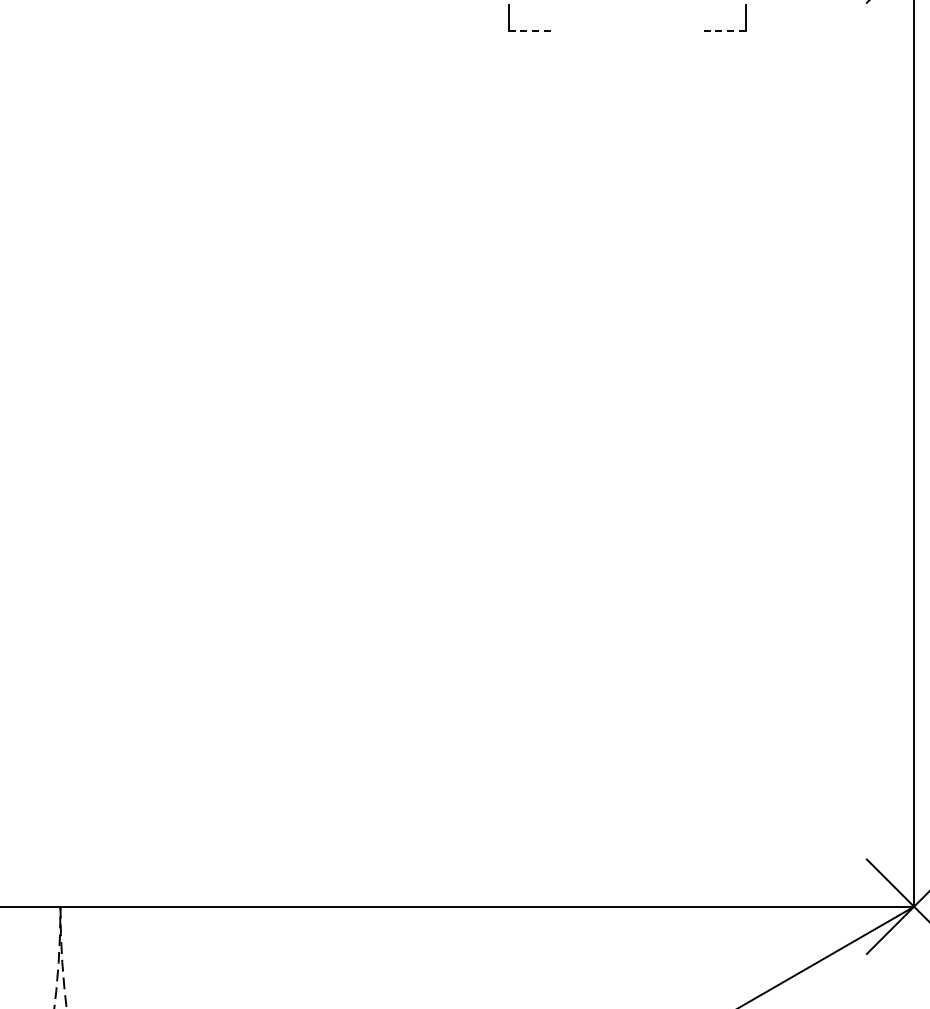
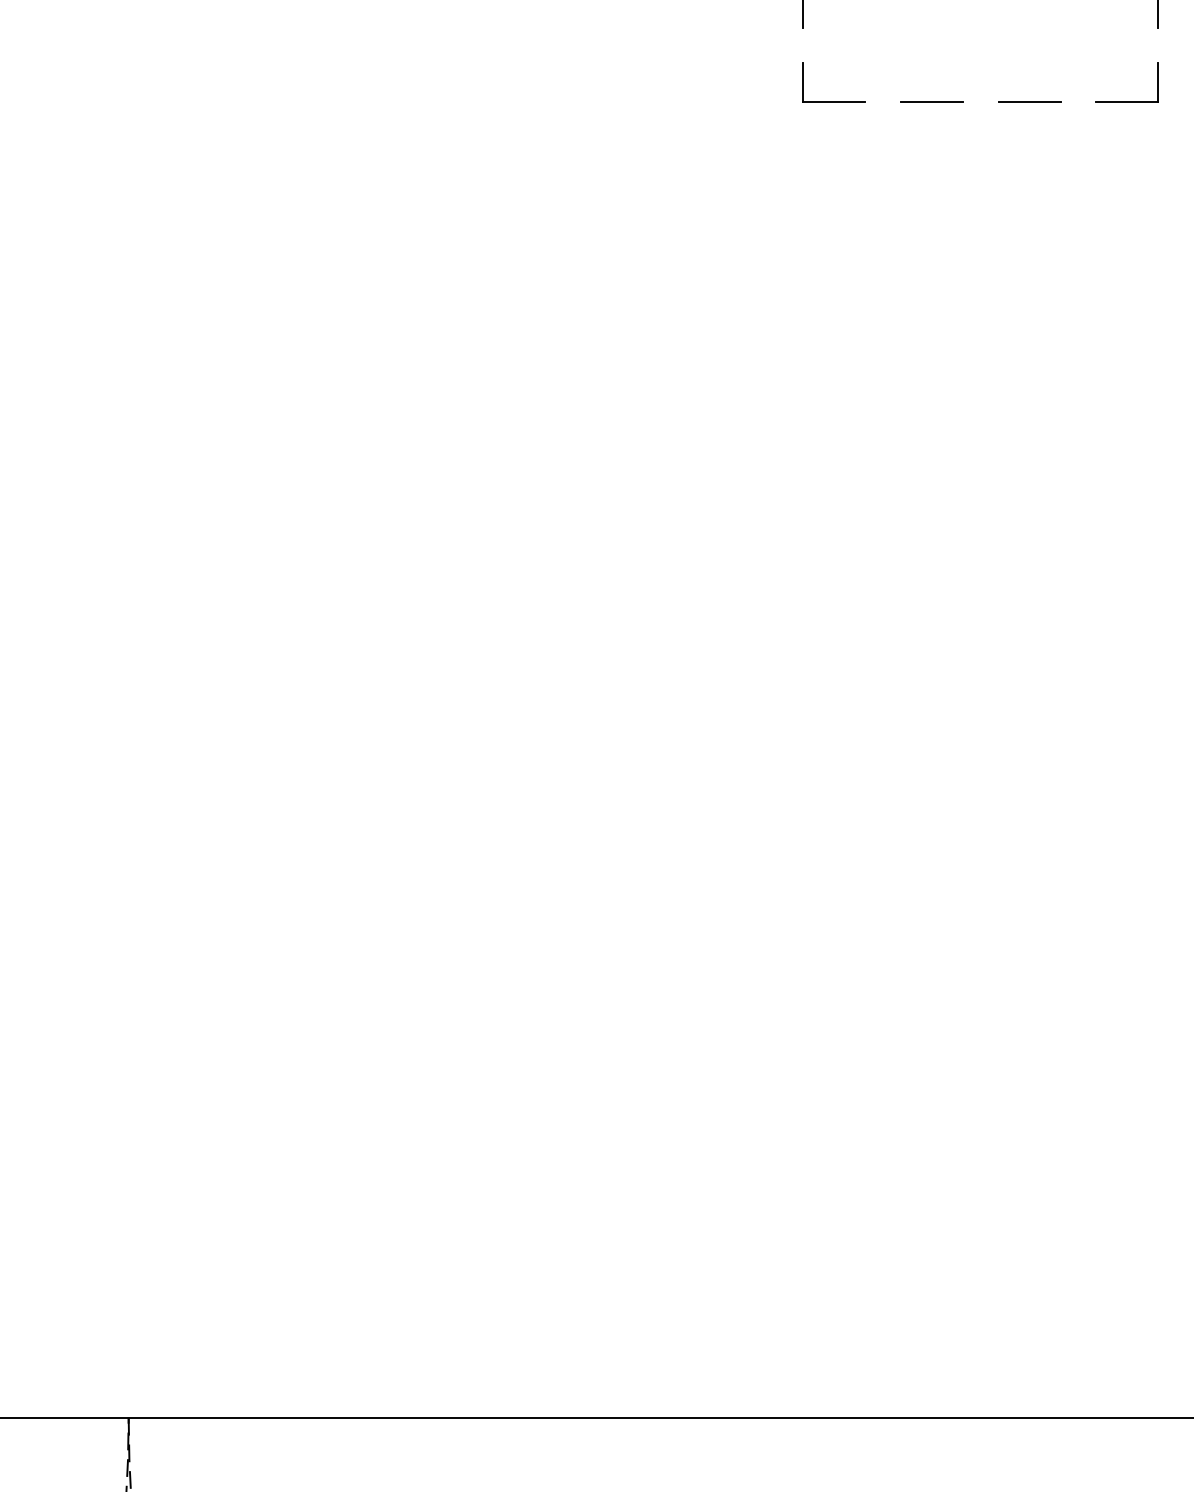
line: (530, 31) -> (834, 102), dashed -> solid
line: (594, 31) -> (931, 102), added
line: (659, 31) -> (1028, 102), added
line: (725, 31) -> (1127, 102), dashed -> solid

